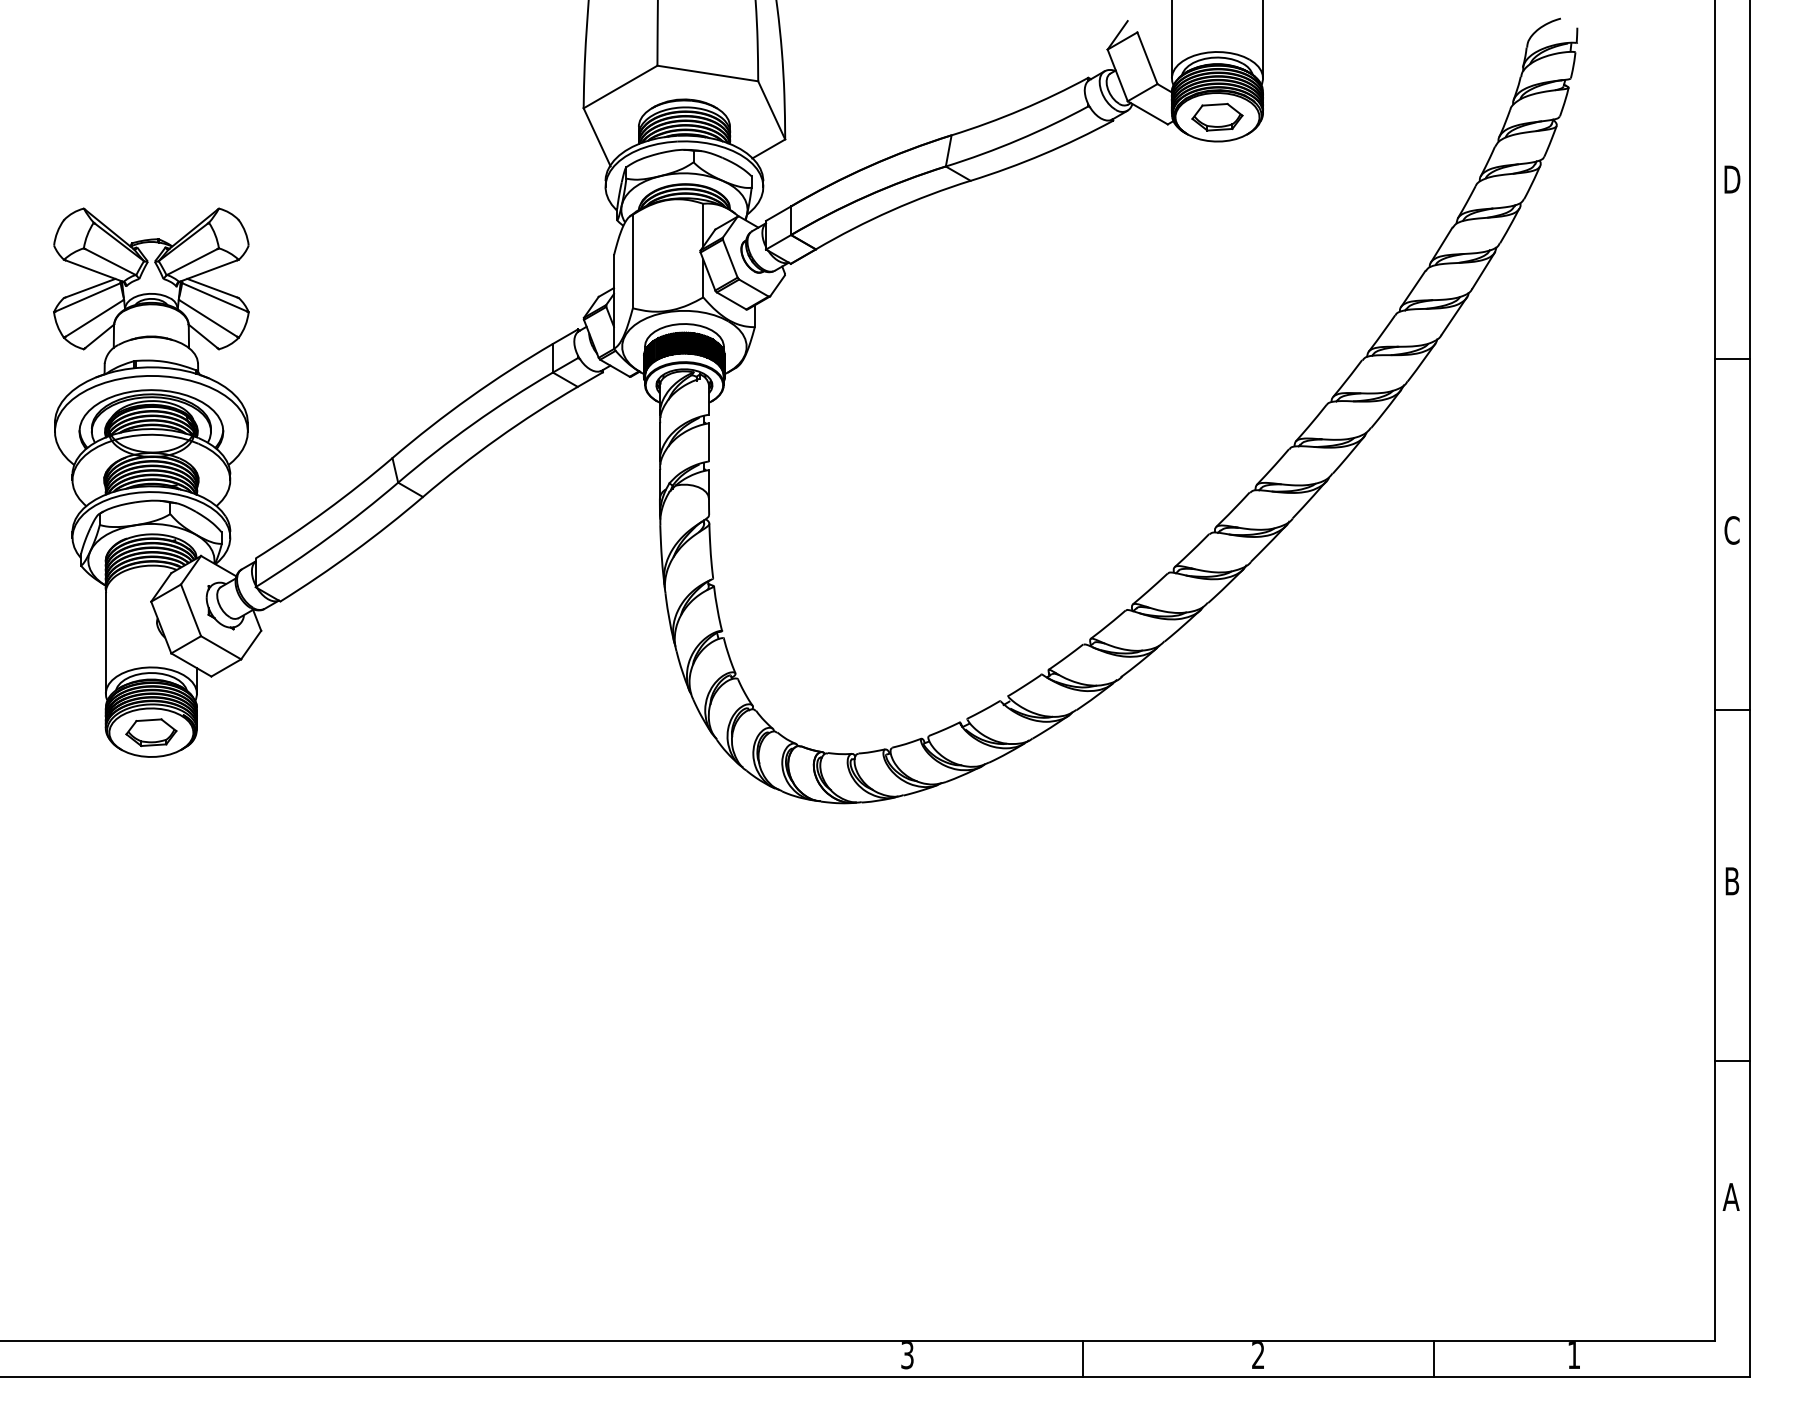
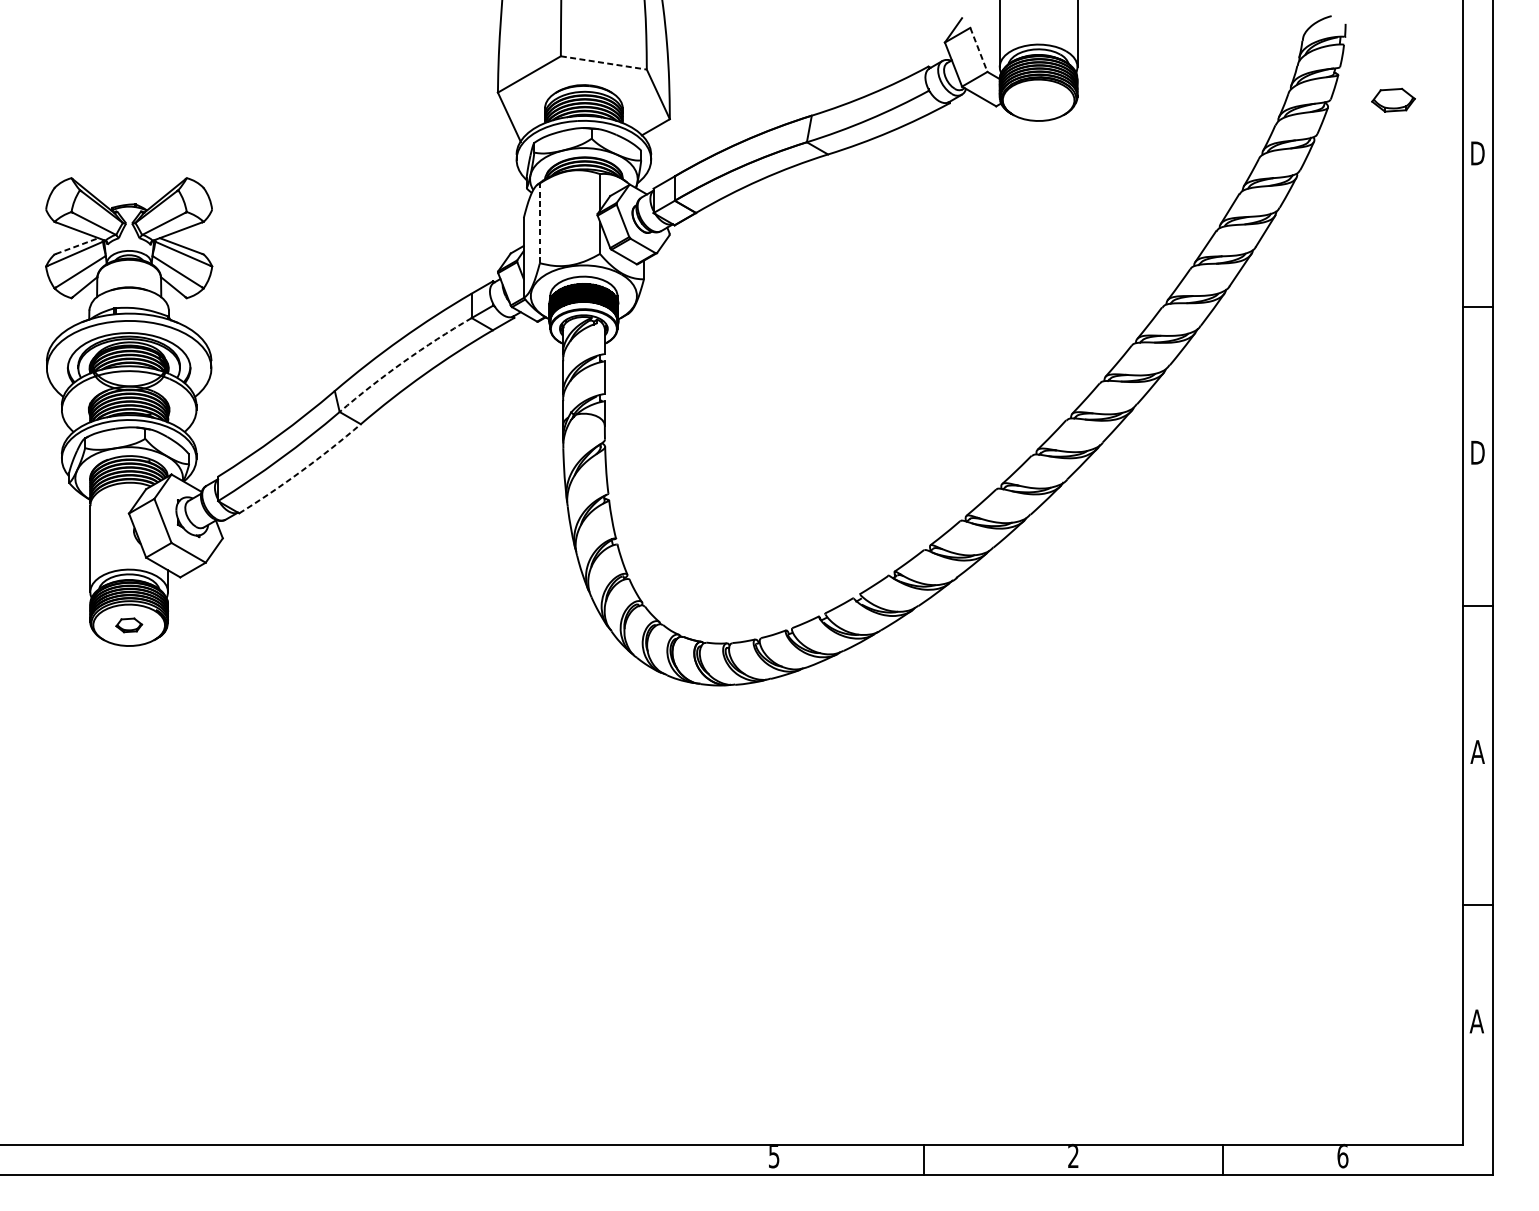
line: (1147, 58) -> (978, 50), solid -> dashed
line: (707, 73) -> (603, 62), solid -> dashed
part: (1217, 116) -> (1393, 99), moved
line: (632, 261) -> (539, 223), solid -> dashed
line: (90, 288) -> (77, 246), solid -> dashed
arc: (473, 424) -> (403, 362), solid -> dashed
text: (1732, 530) -> (1477, 452), C -> D
arc: (353, 551) -> (301, 470), solid -> dashed
part: (151, 732) -> (129, 625), size x0.6
text: (1731, 881) -> (1477, 752), B -> A
text: (907, 1355) -> (774, 1156), 3 -> 5
text: (1573, 1355) -> (1342, 1156), 1 -> 6

